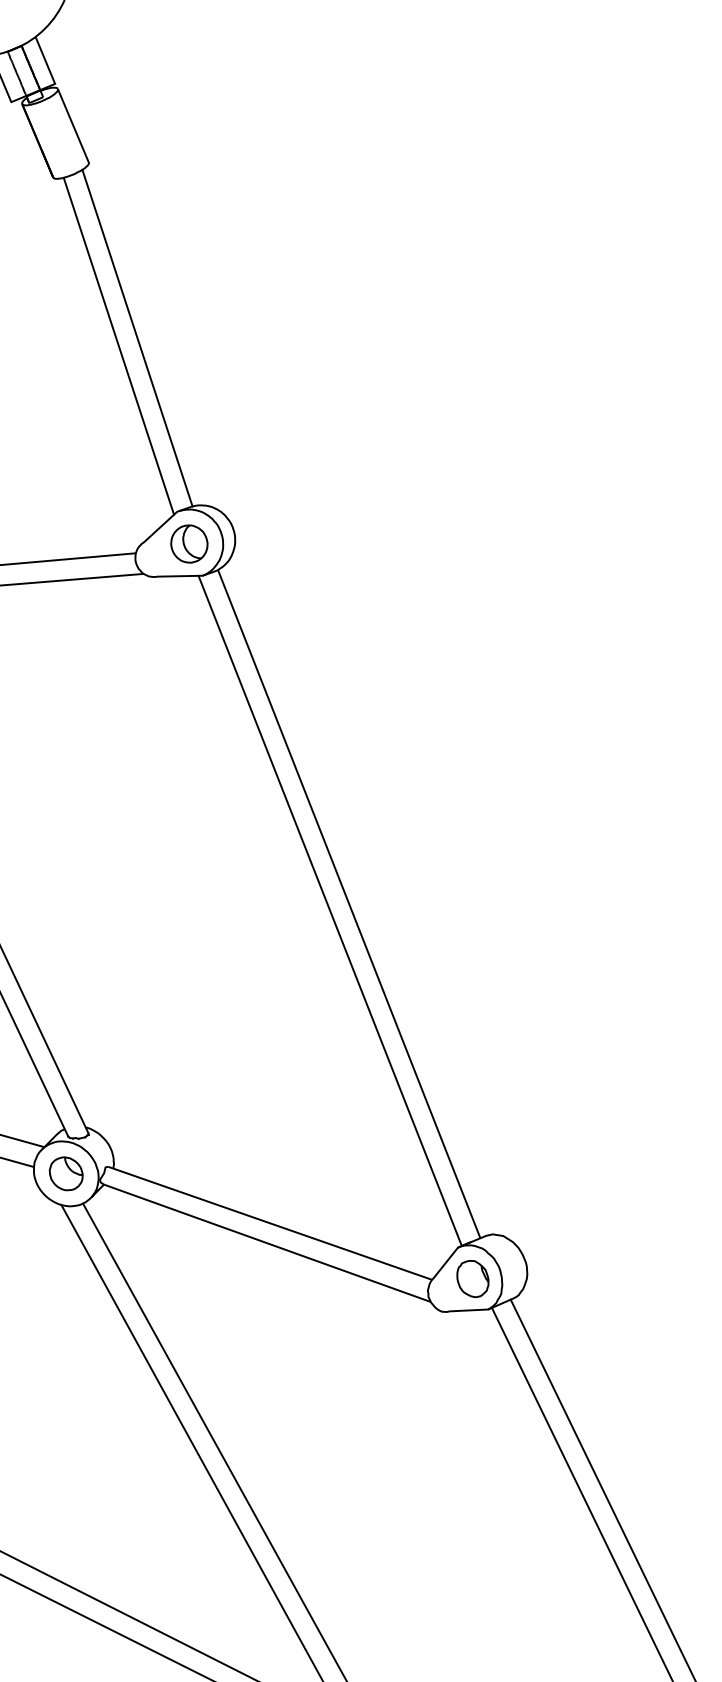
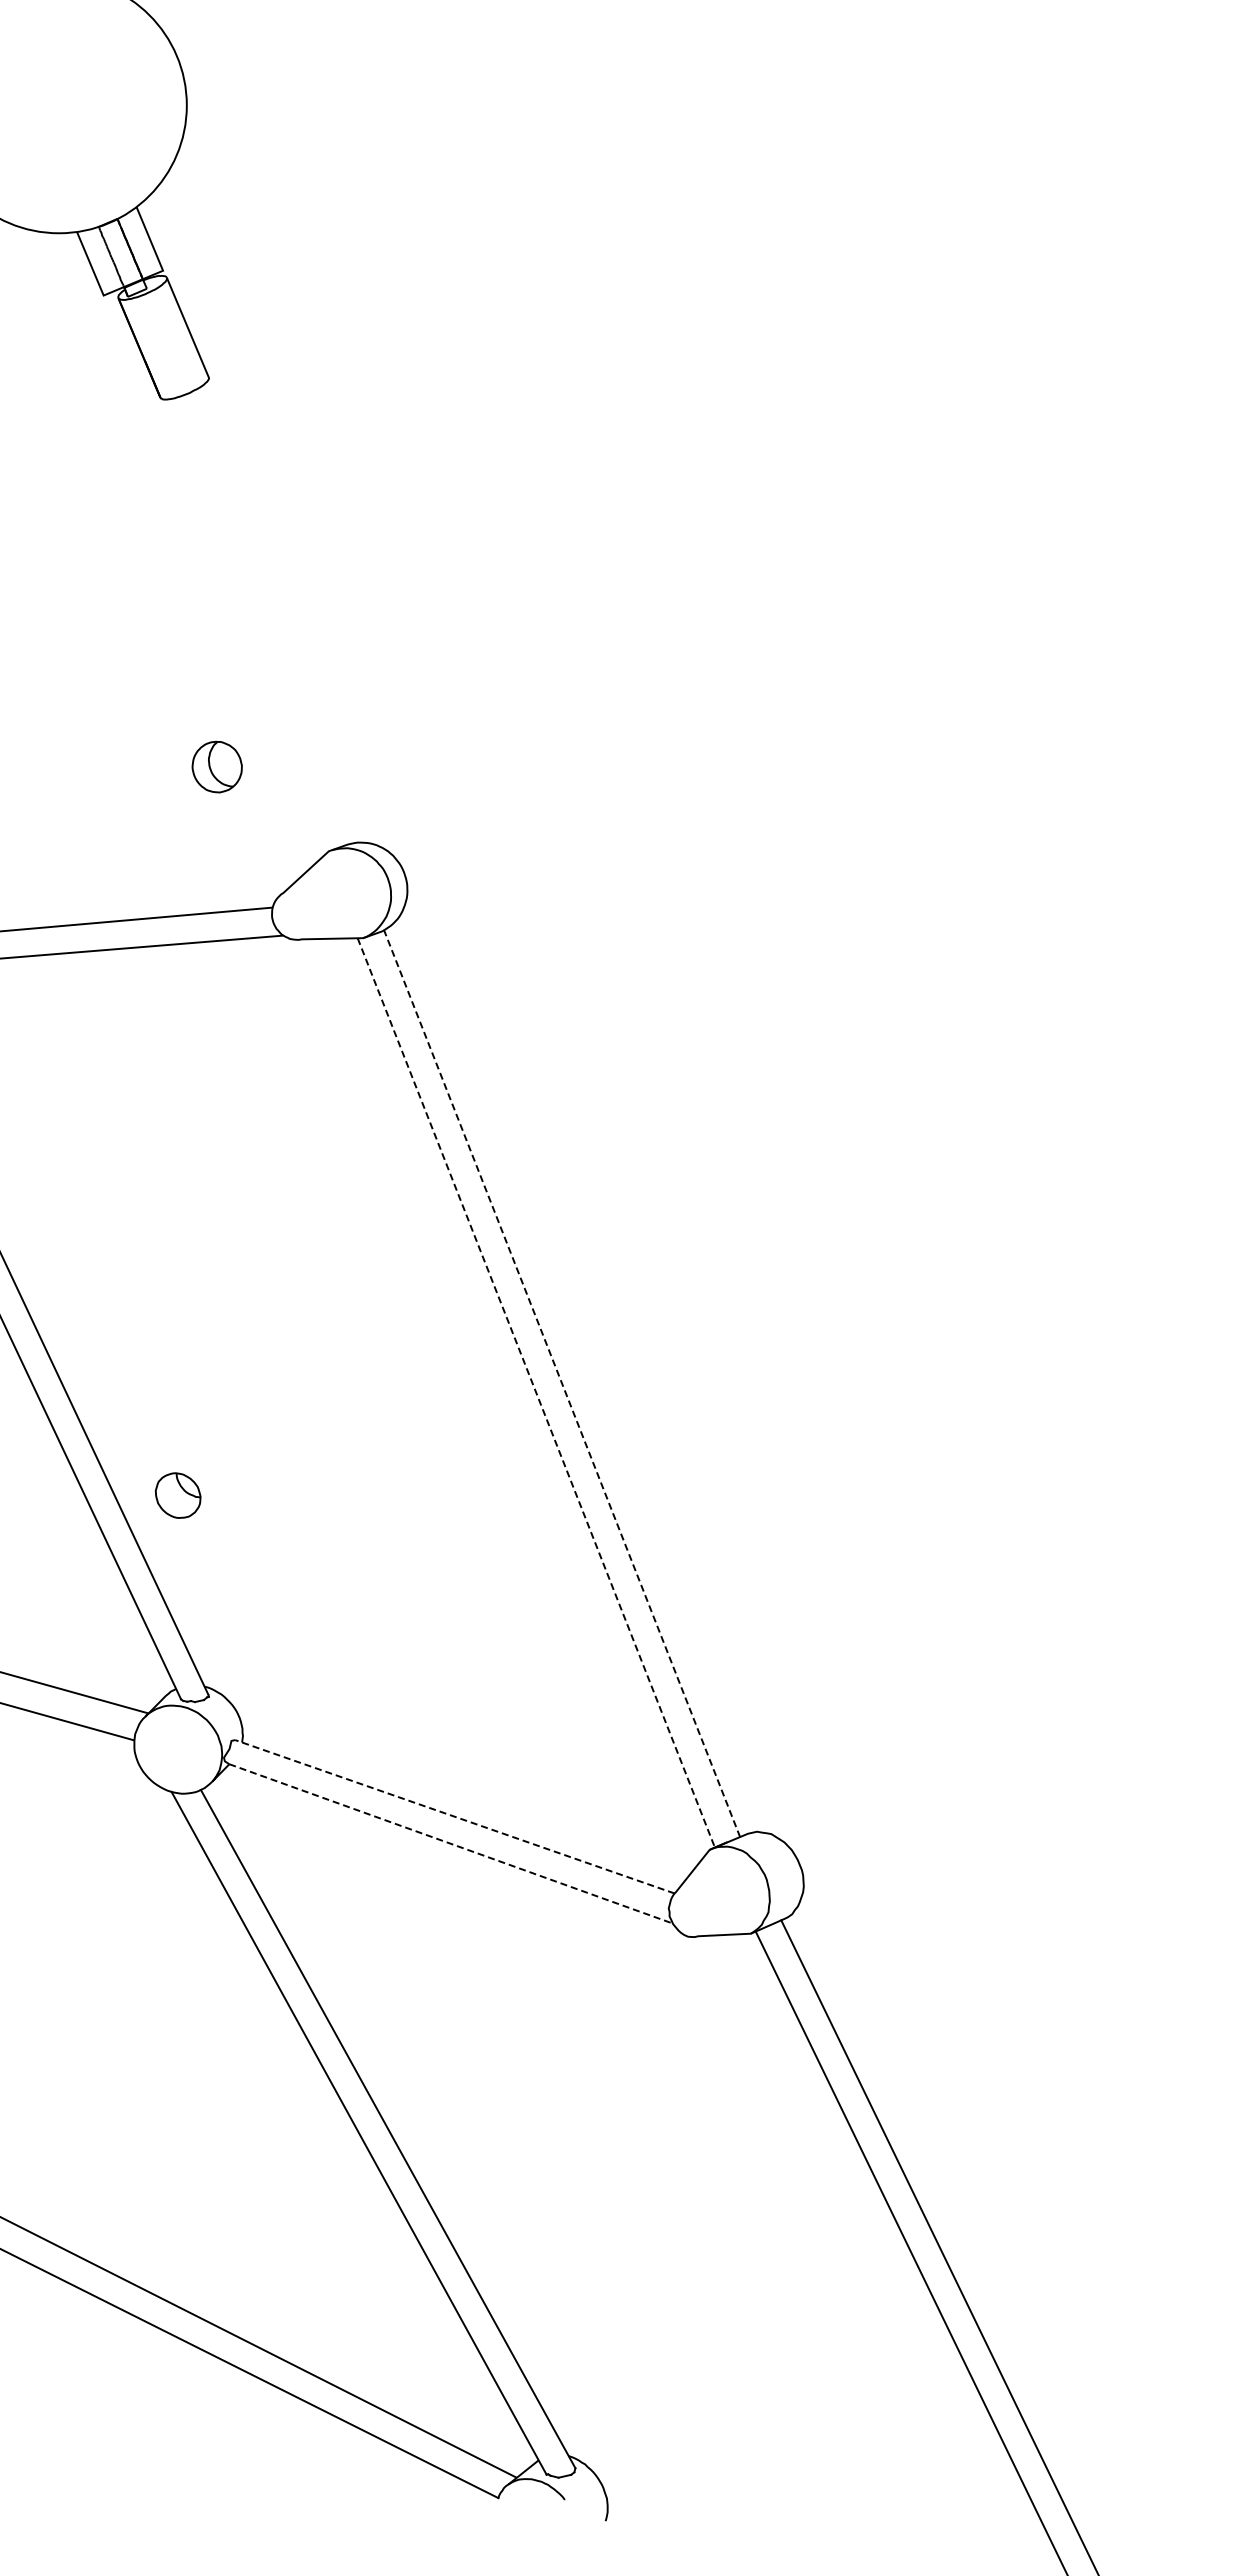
line: (137, 337) -> (274, 615), removed
line: (118, 346) -> (249, 626), removed
part: (188, 543) -> (216, 766), moved
line: (349, 903) -> (562, 1383), solid -> dashed
line: (330, 911) -> (536, 1393), solid -> dashed
part: (65, 1173) -> (177, 1495), moved
line: (269, 1223) -> (454, 1816), solid -> dashed
line: (267, 1243) -> (451, 1843), solid -> dashed
part: (472, 1278) -> (729, 1891), removed

